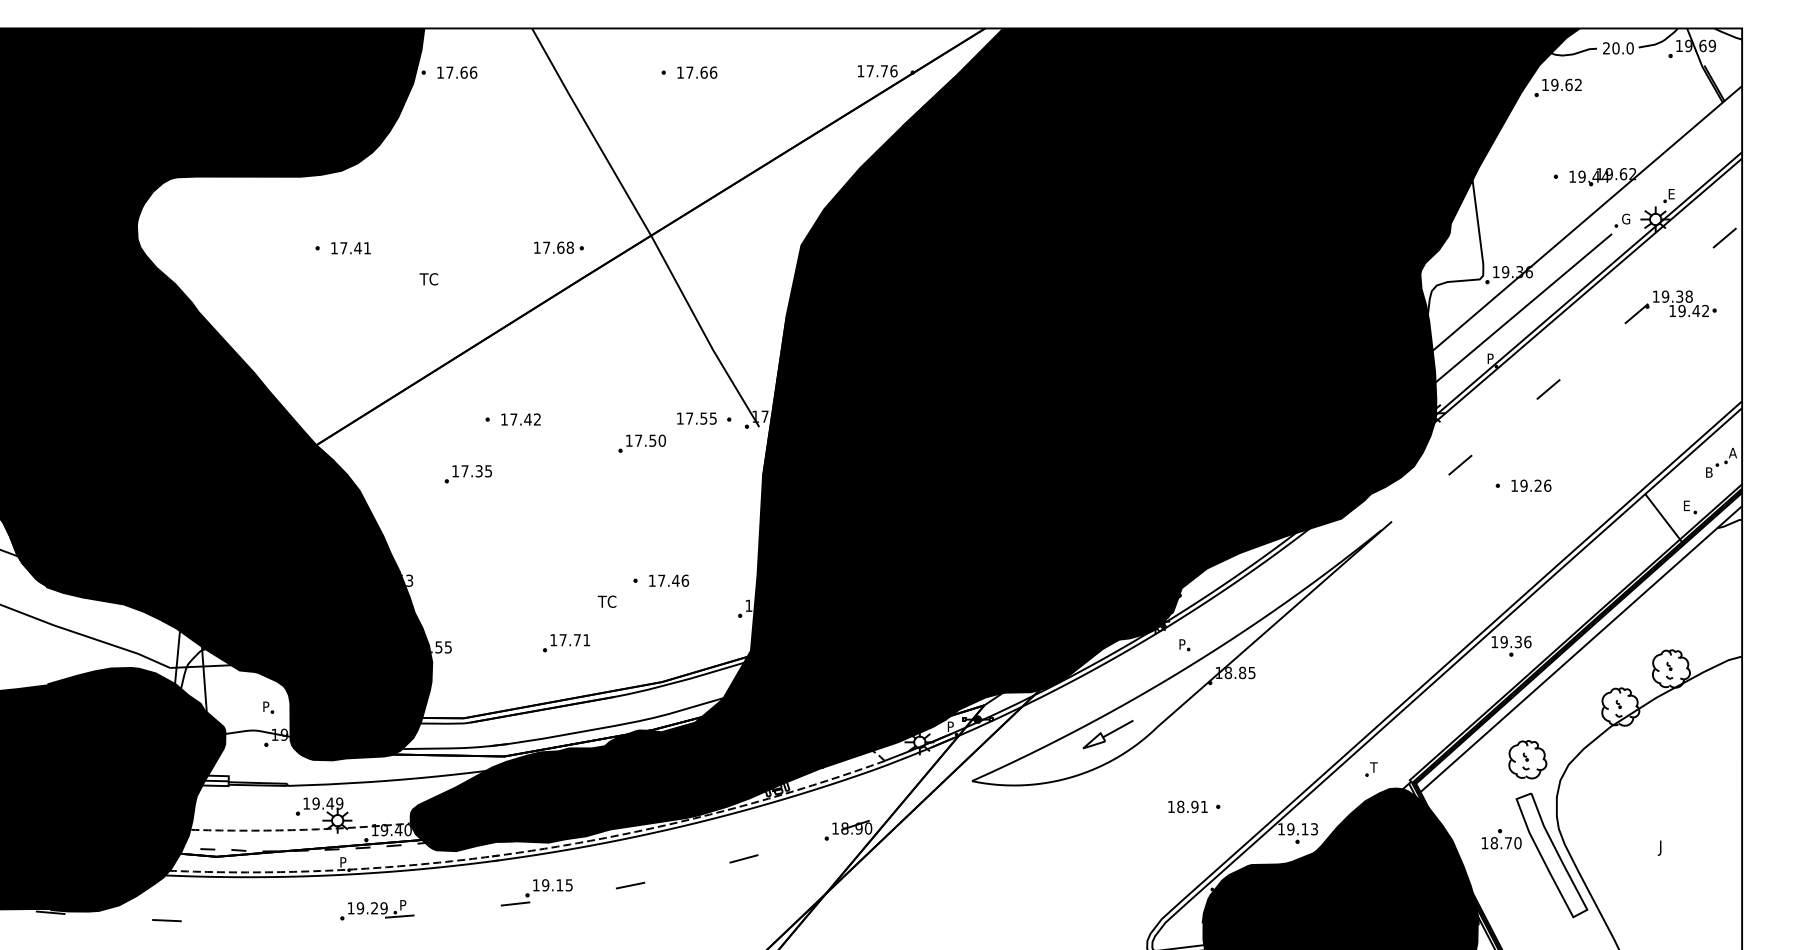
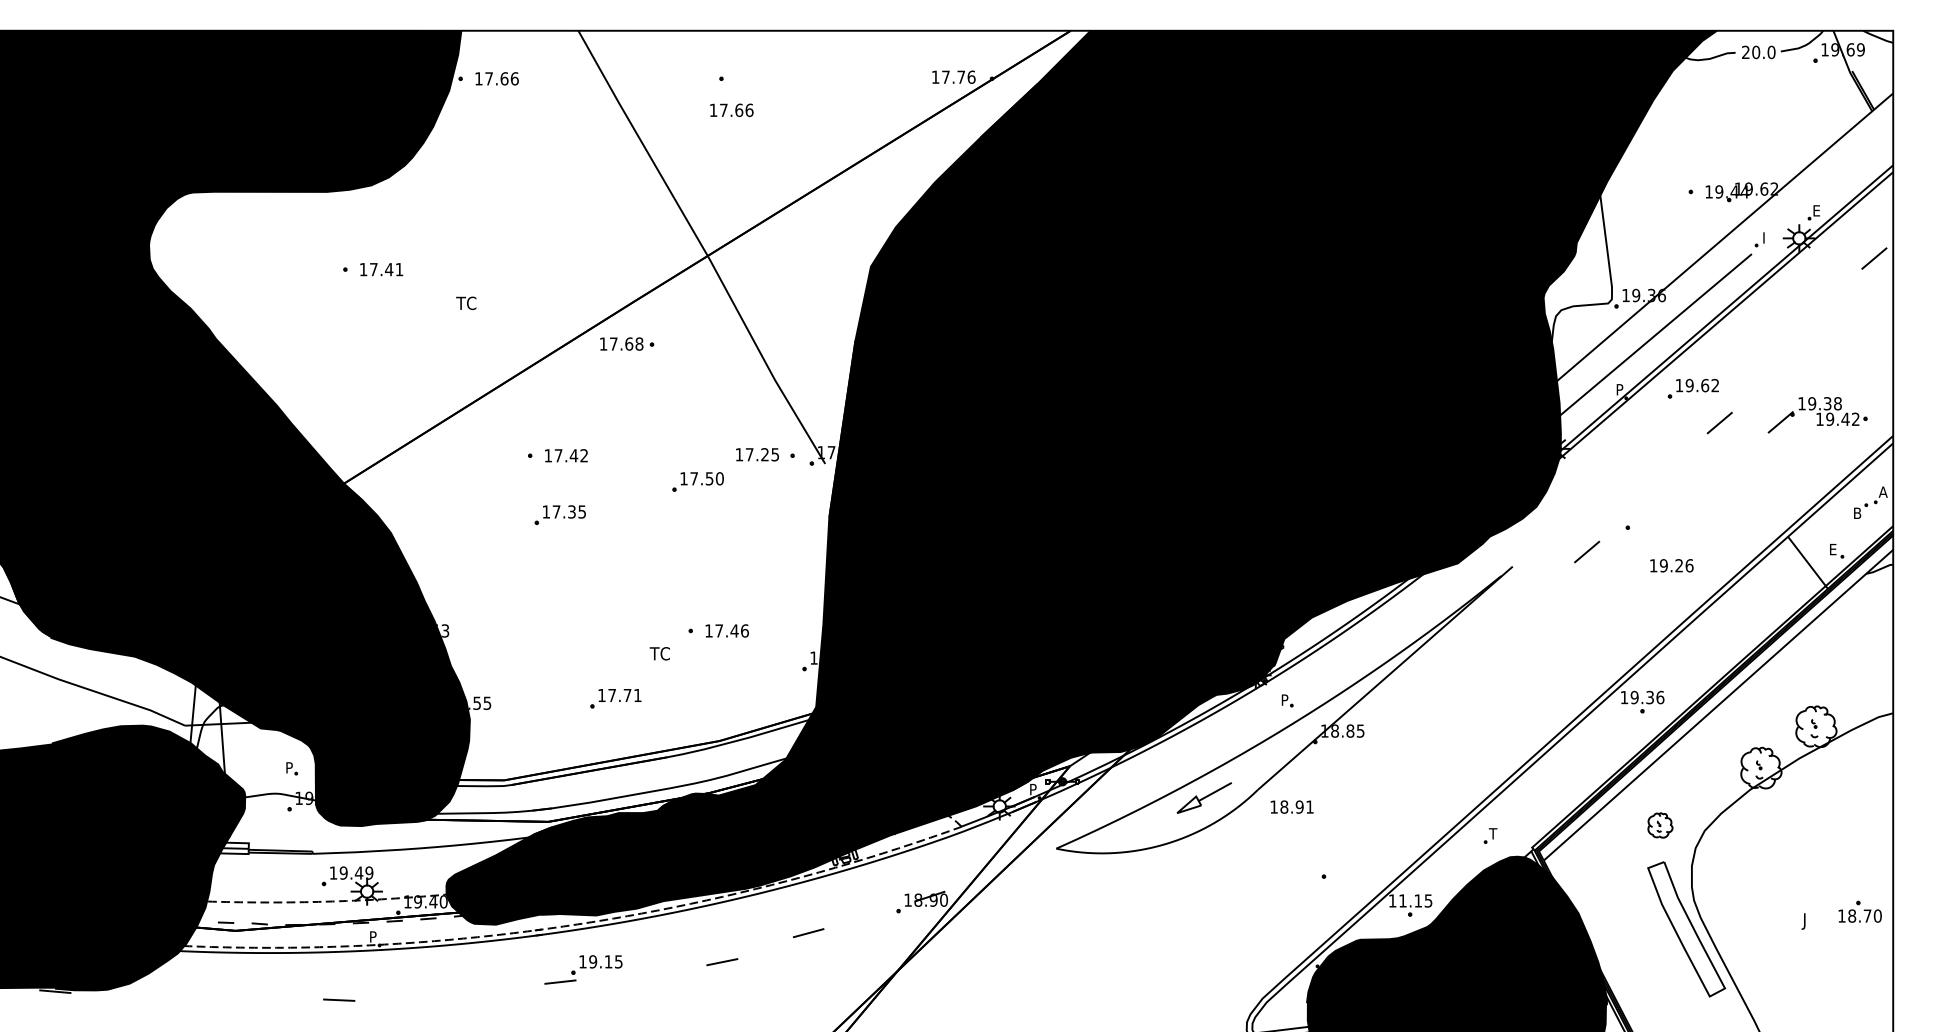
text: (697, 72) -> (732, 110), moved
part: (1557, 87) -> (1692, 388), moved
text: (1626, 218) -> (1767, 237), G -> I
part: (558, 247) -> (626, 343), moved
part: (1670, 307) -> (1817, 415), moved
line: (1548, 389) -> (1719, 423), moved
text: (703, 418) -> (764, 454), 17.55 -> 17.25
line: (1460, 464) -> (1587, 551), moved
part: (467, 474) -> (559, 515), moved
text: (1531, 485) -> (1671, 565), moved
part: (1527, 759) -> (1660, 825), size x0.6
text: (1187, 806) -> (1291, 806), moved
text: (1302, 829) -> (1415, 901), 19.13 -> 11.15
part: (1501, 839) -> (1859, 912), moved
line: (630, 885) -> (722, 962), moved
part: (377, 910) -> (410, 989), removed
line: (166, 920) -> (338, 1000), moved

